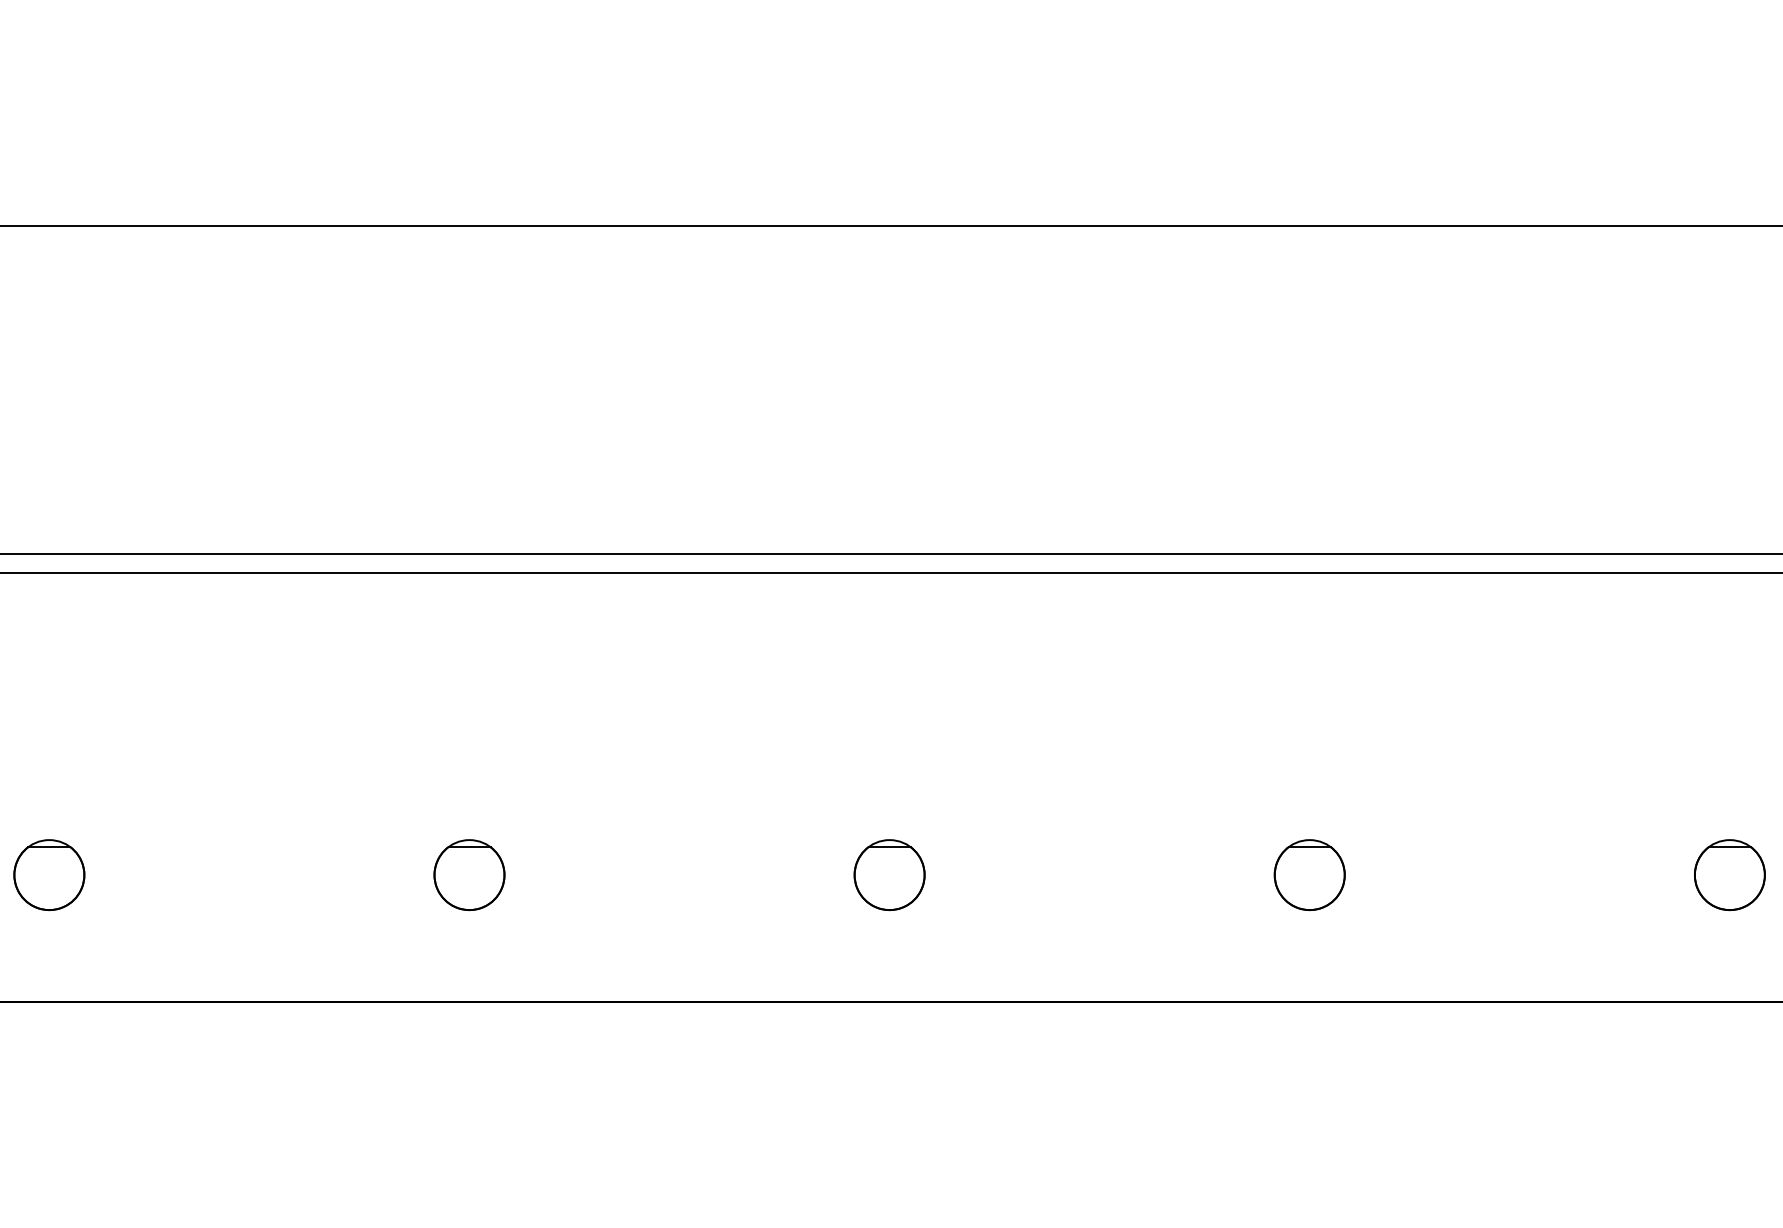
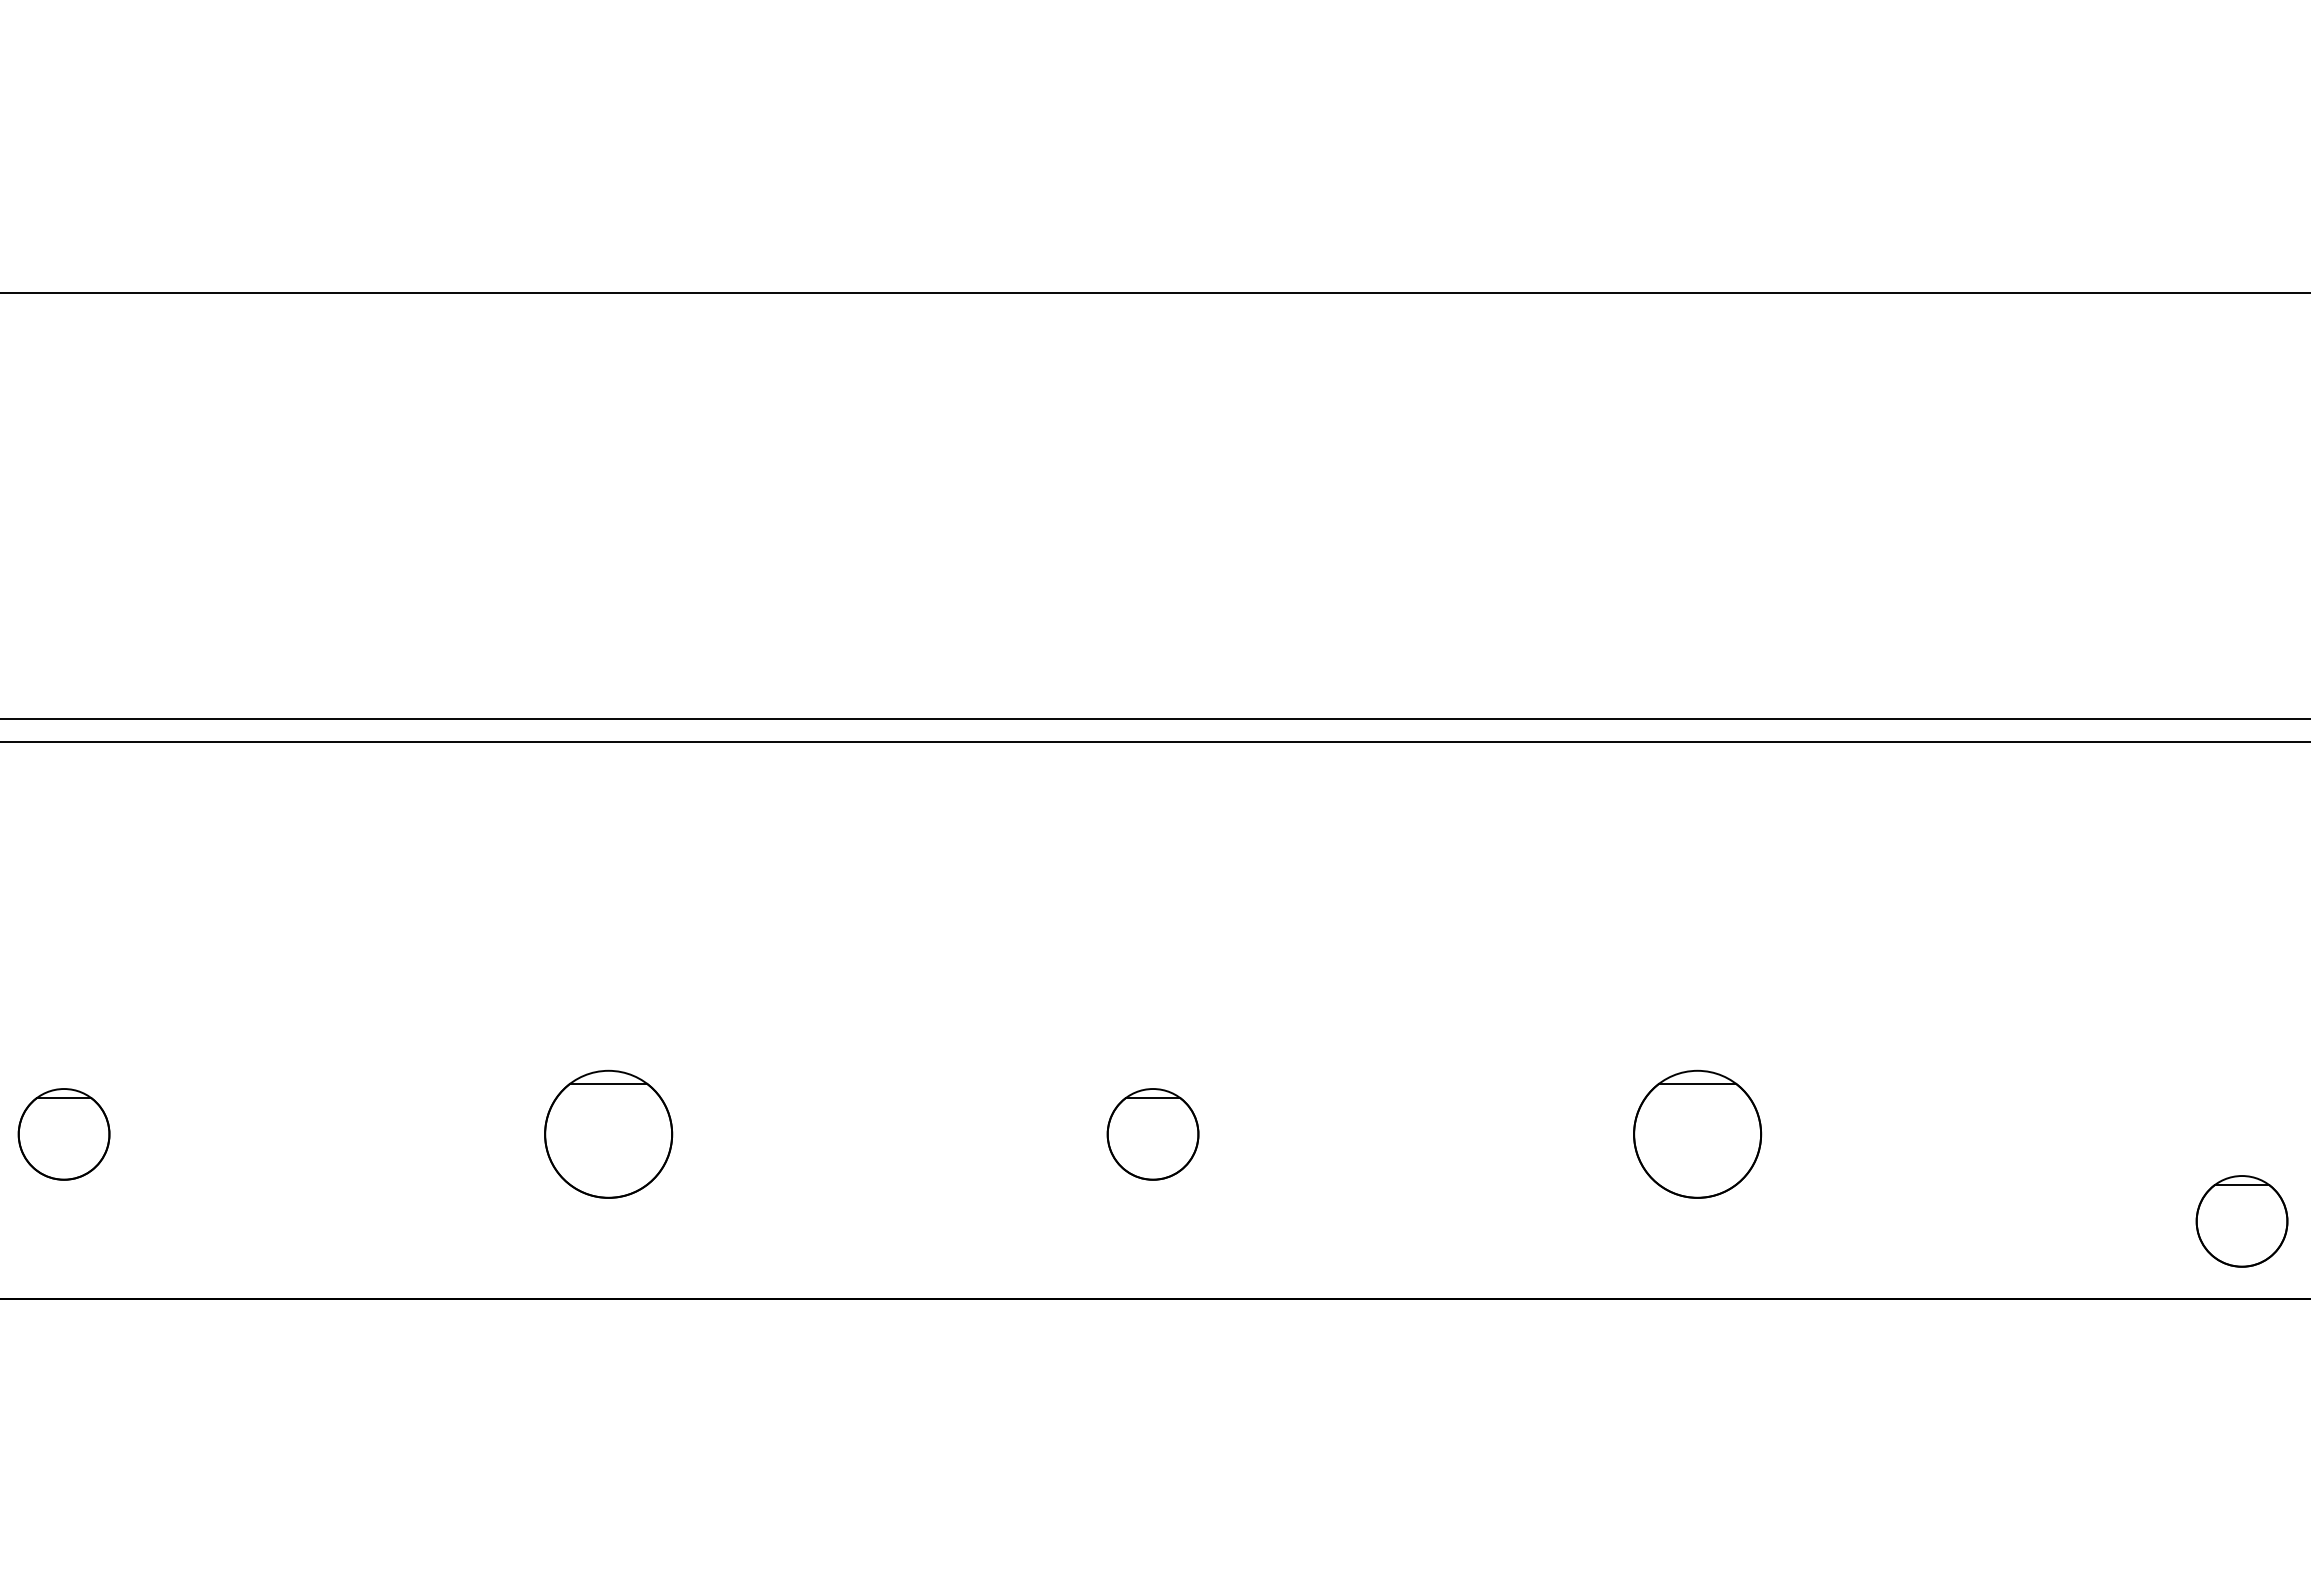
part: (469, 875) -> (608, 1134), size x1.4
part: (1309, 875) -> (1697, 1134), size x1.4
part: (1729, 875) -> (2241, 1221), moved

